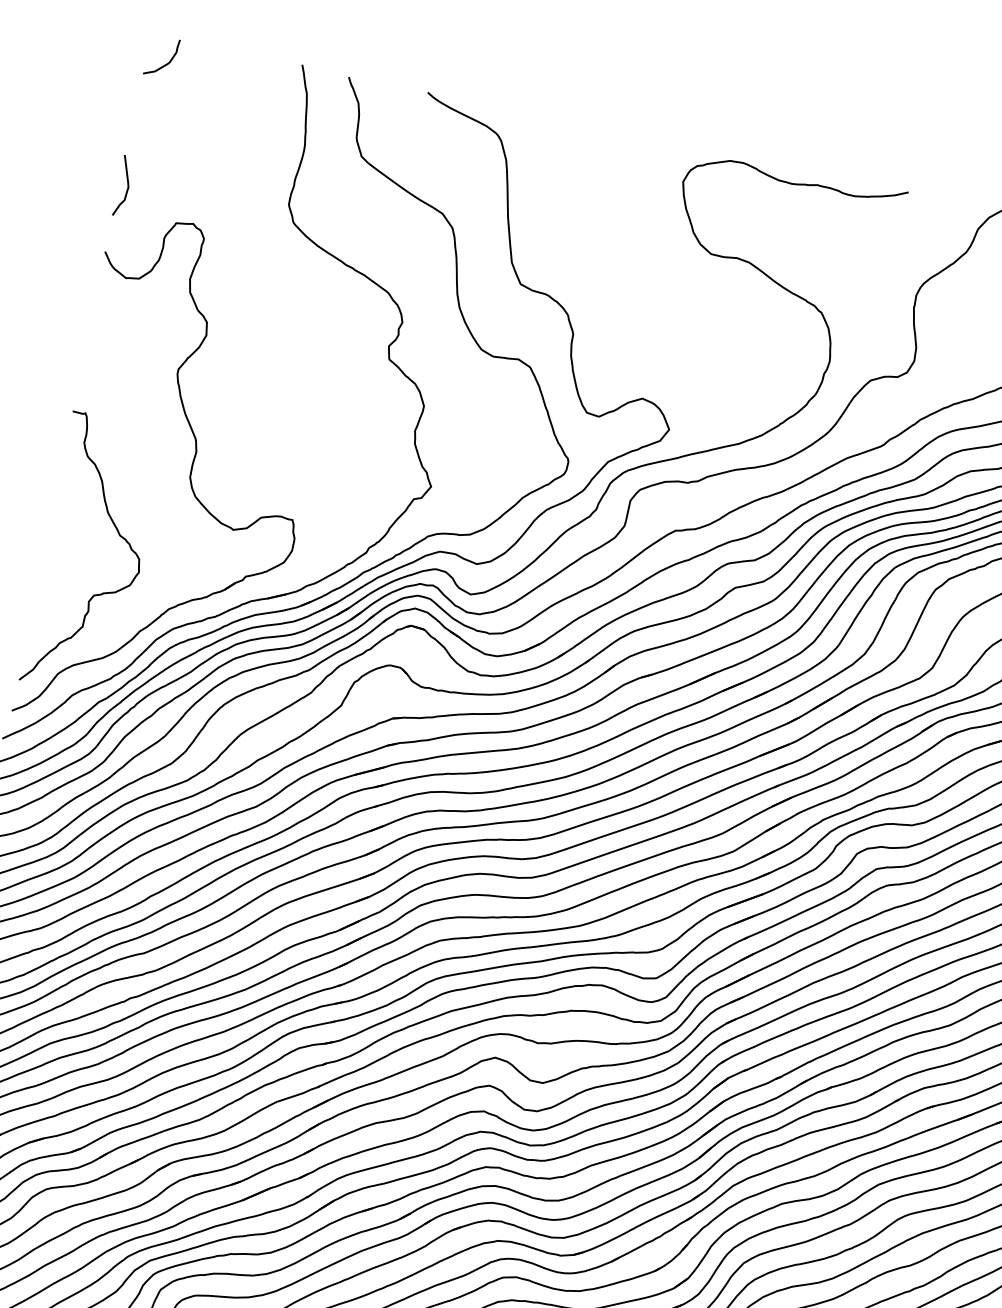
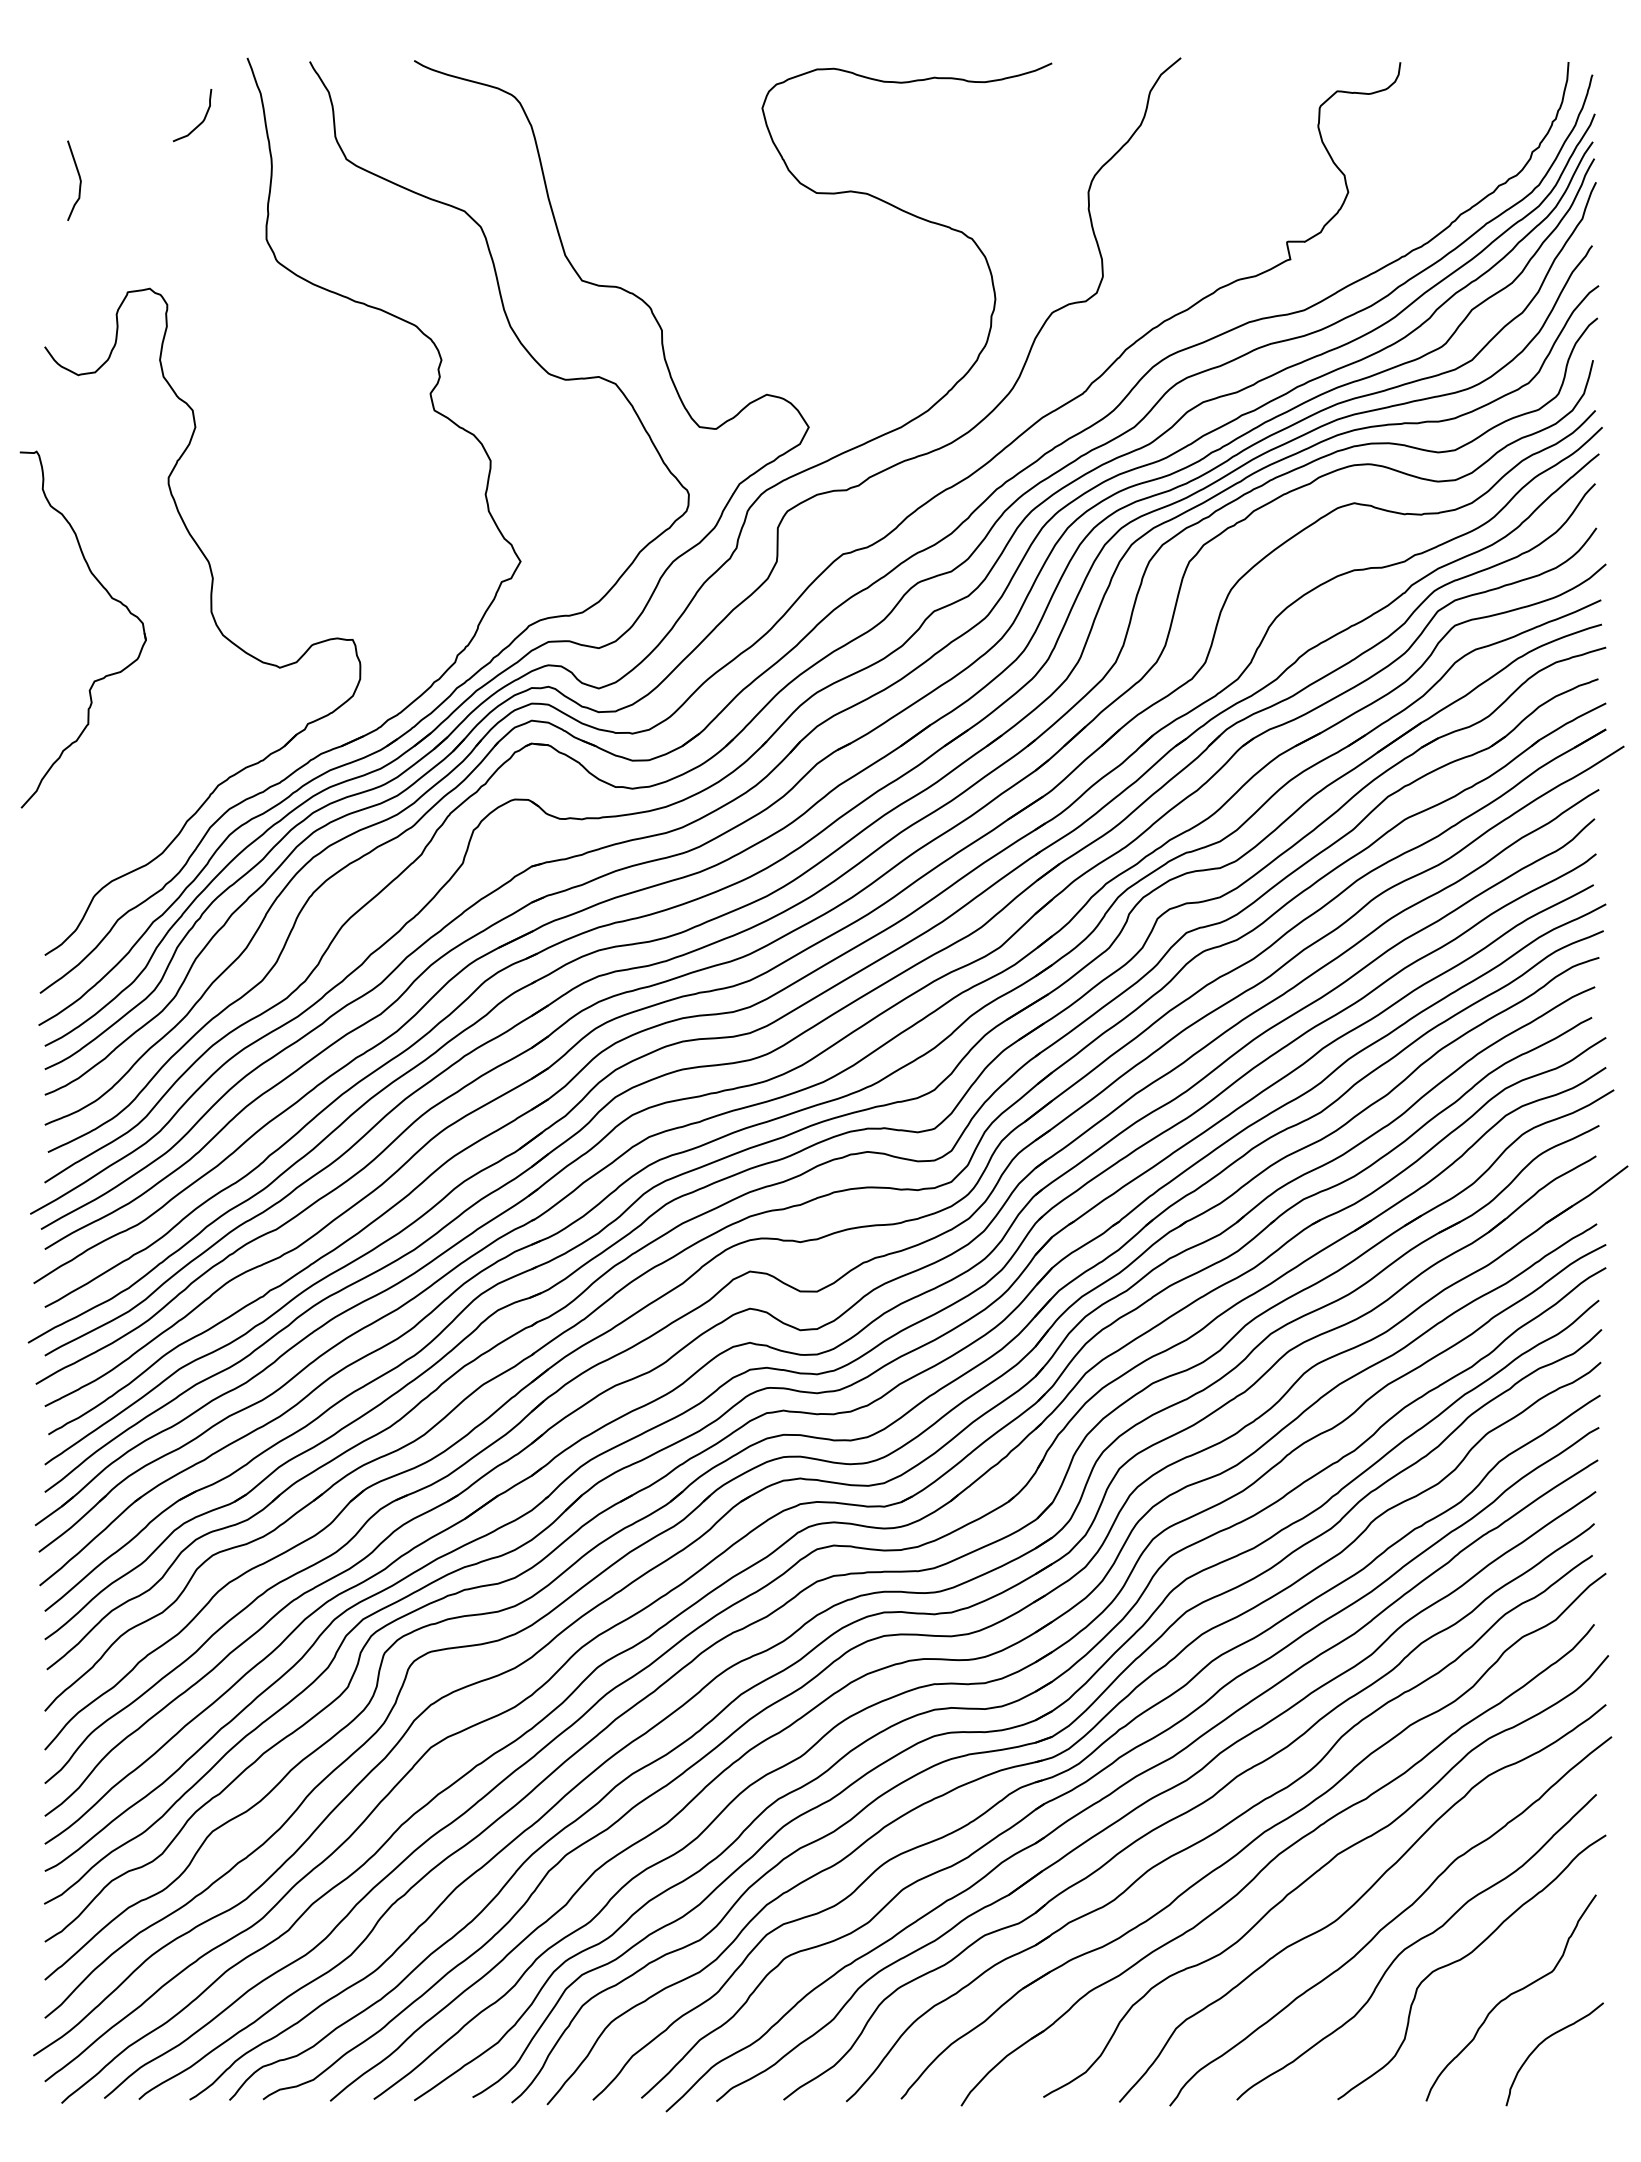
curve: (166, 63) -> (200, 122), moved
curve: (127, 186) -> (79, 180), moved
part: (120, 536) -> (112, 599), moved

